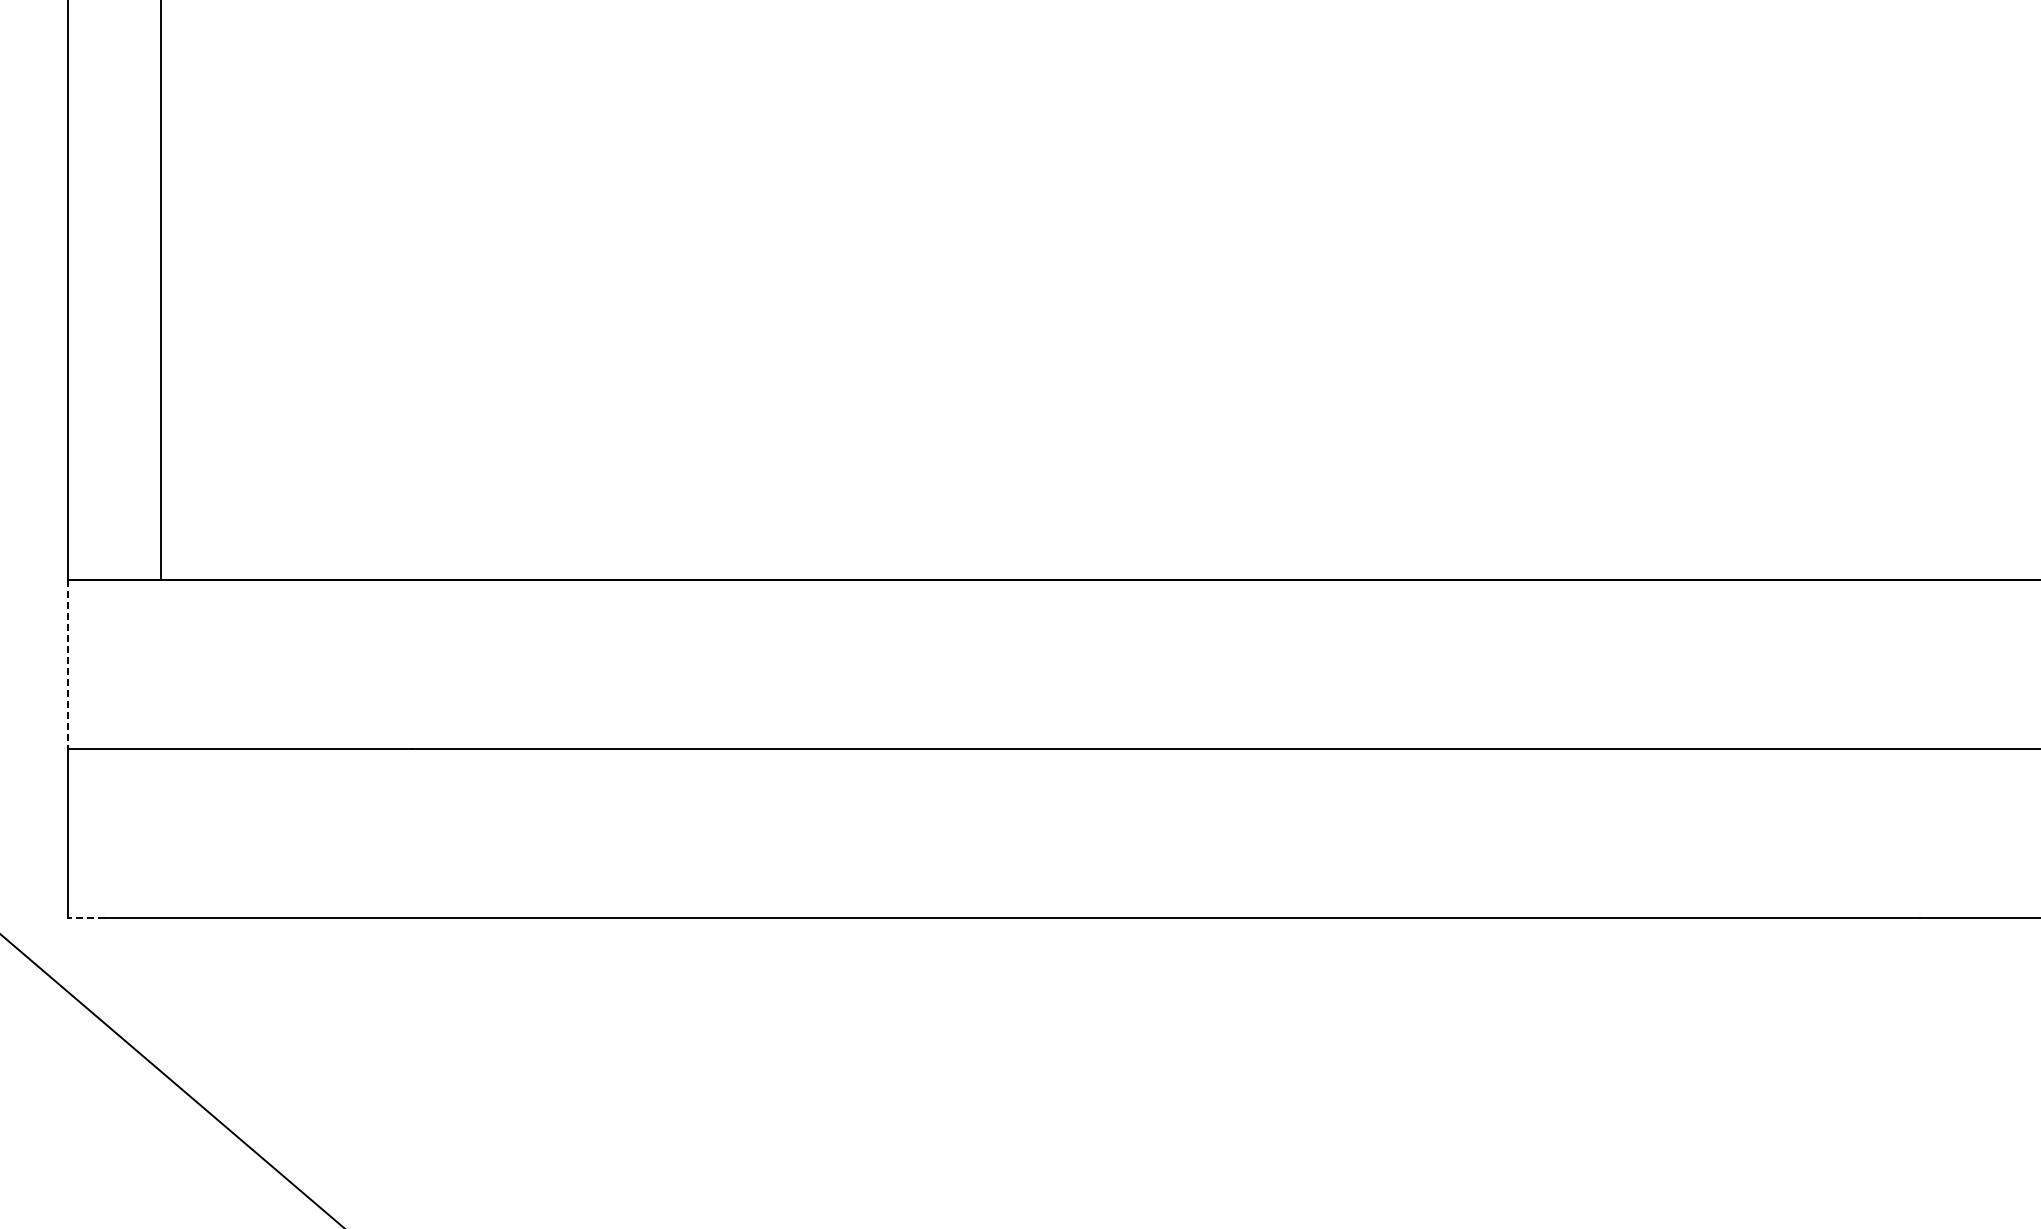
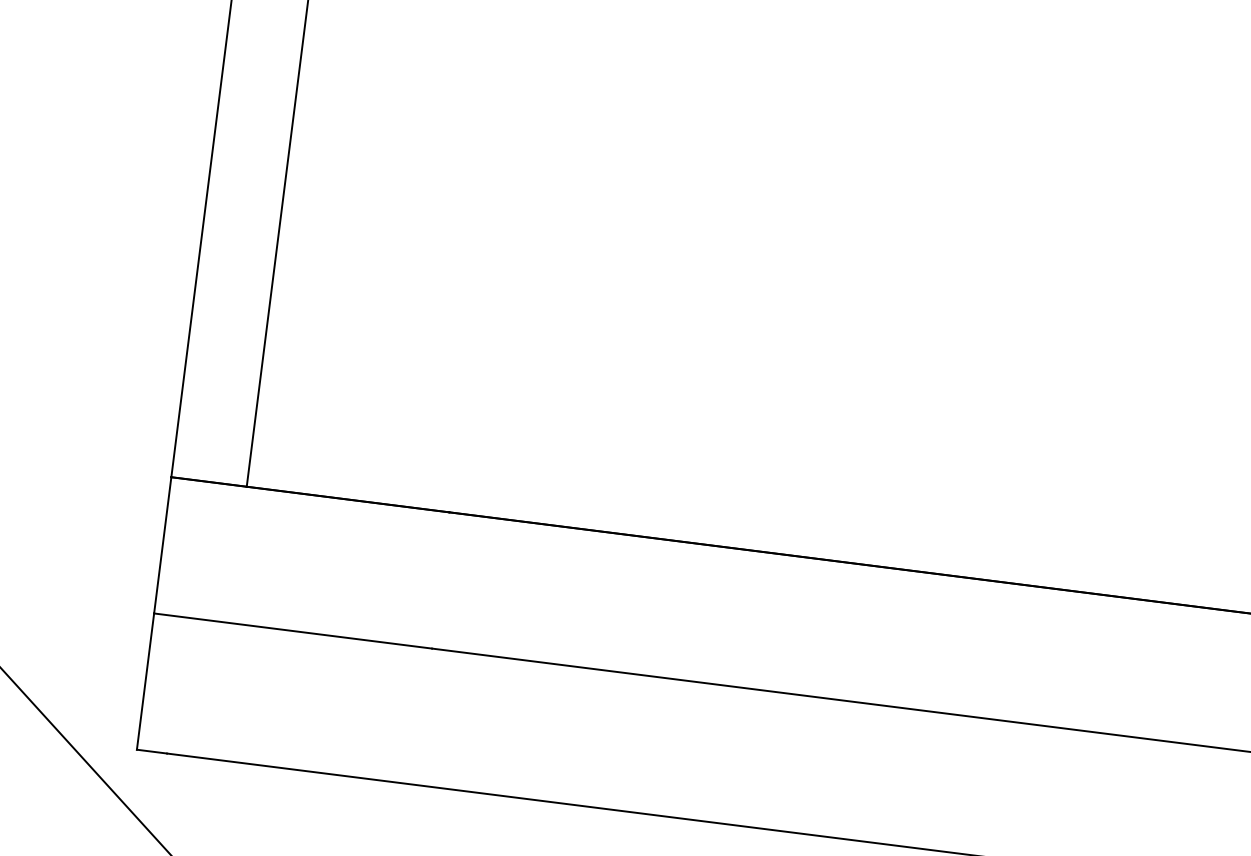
line: (67, 665) -> (162, 545), dashed -> solid
line: (86, 918) -> (151, 752), dashed -> solid

